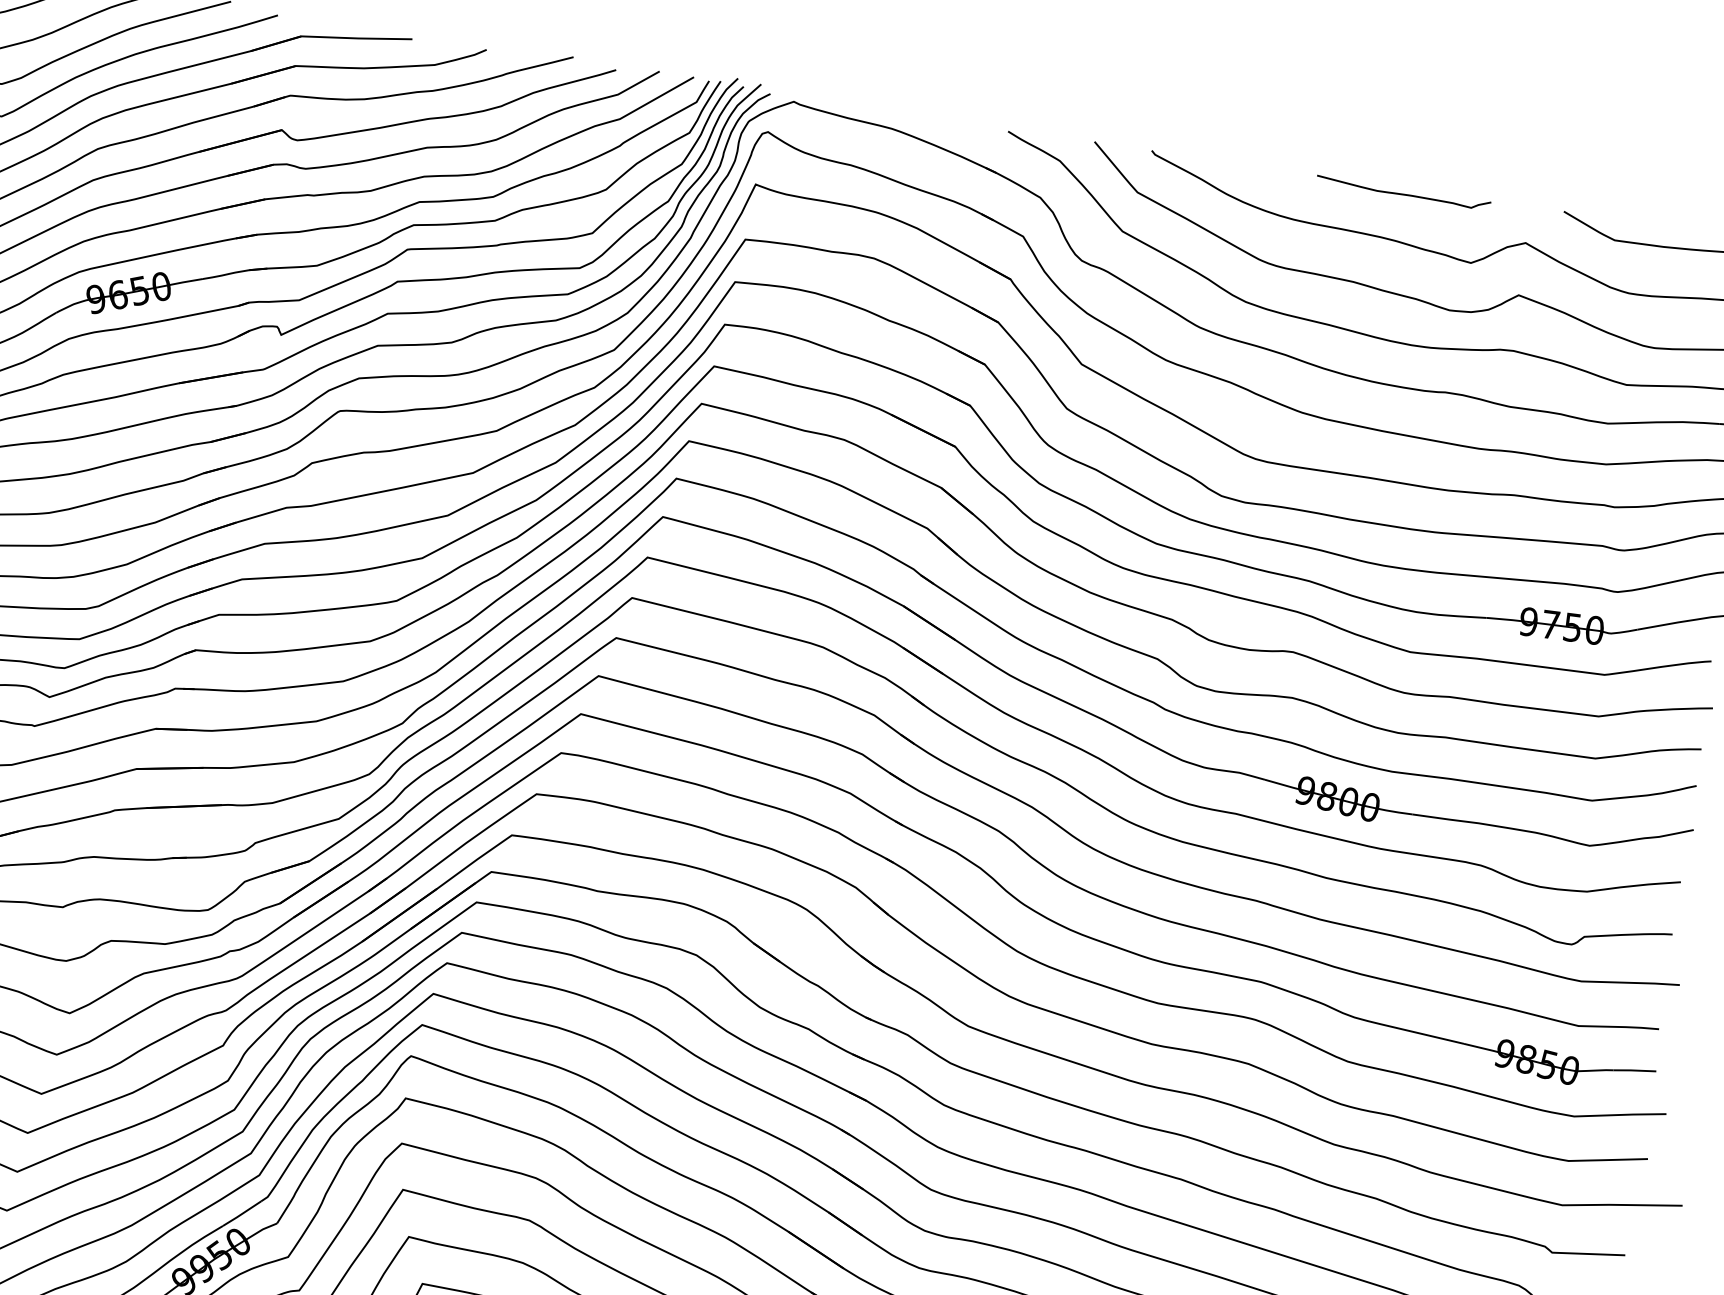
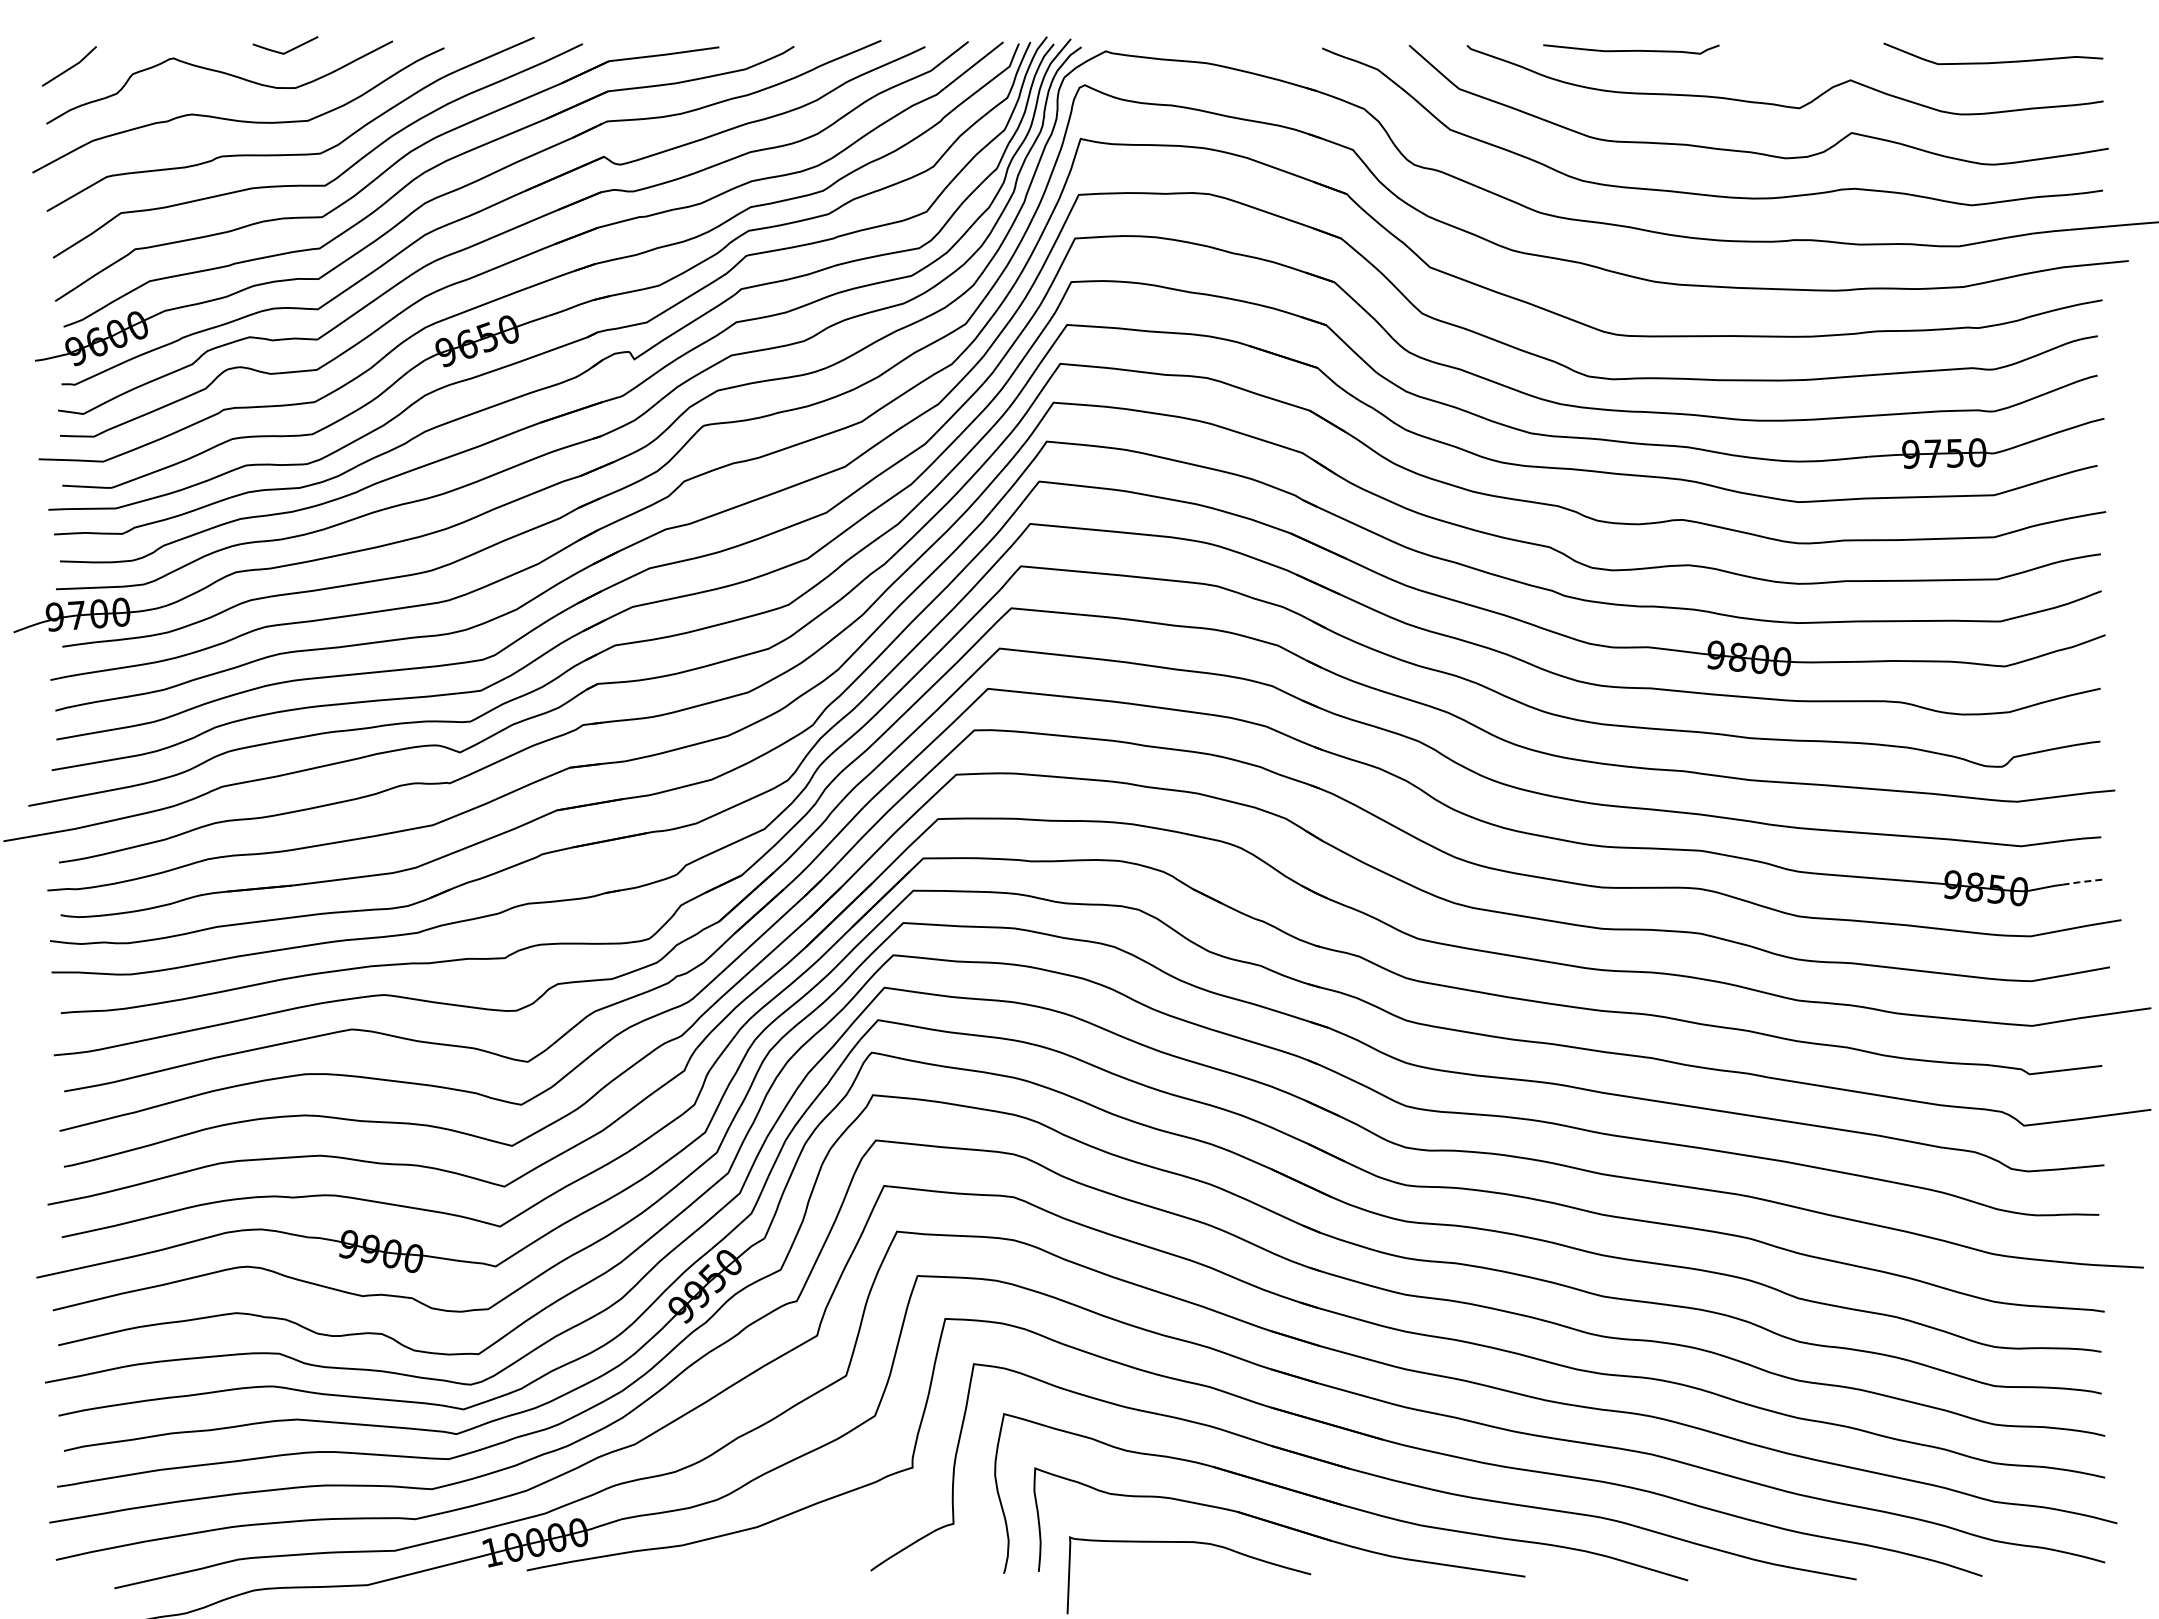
curve: (1403, 194) -> (1631, 50), moved
line: (1634, 1070) -> (2083, 881), solid -> dashed

